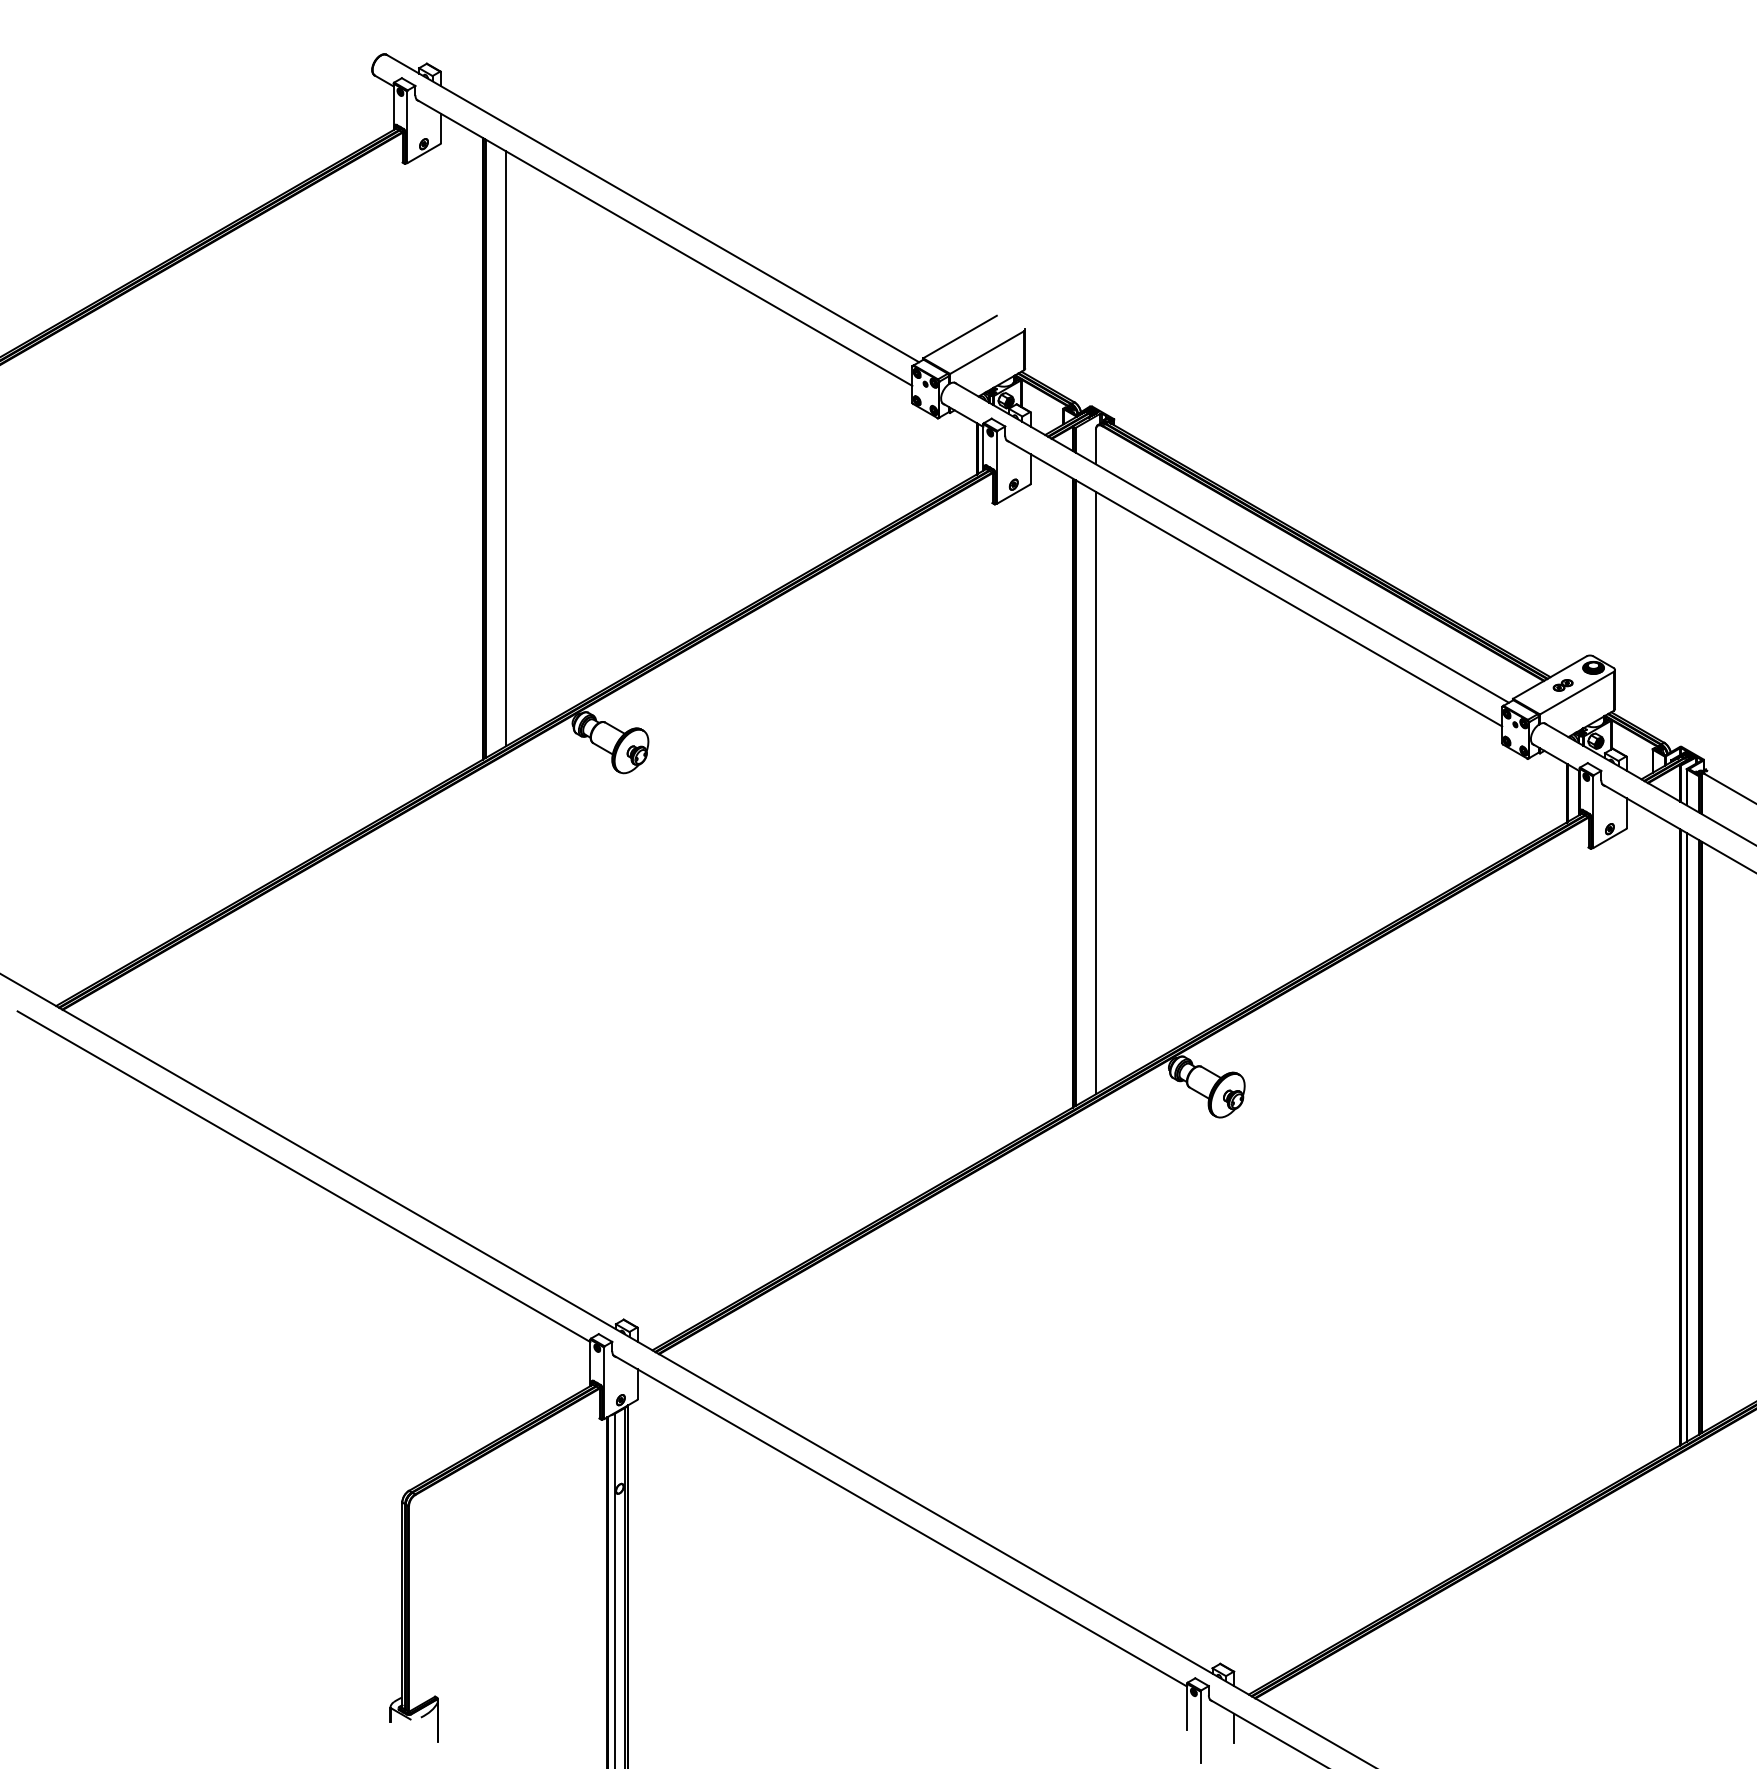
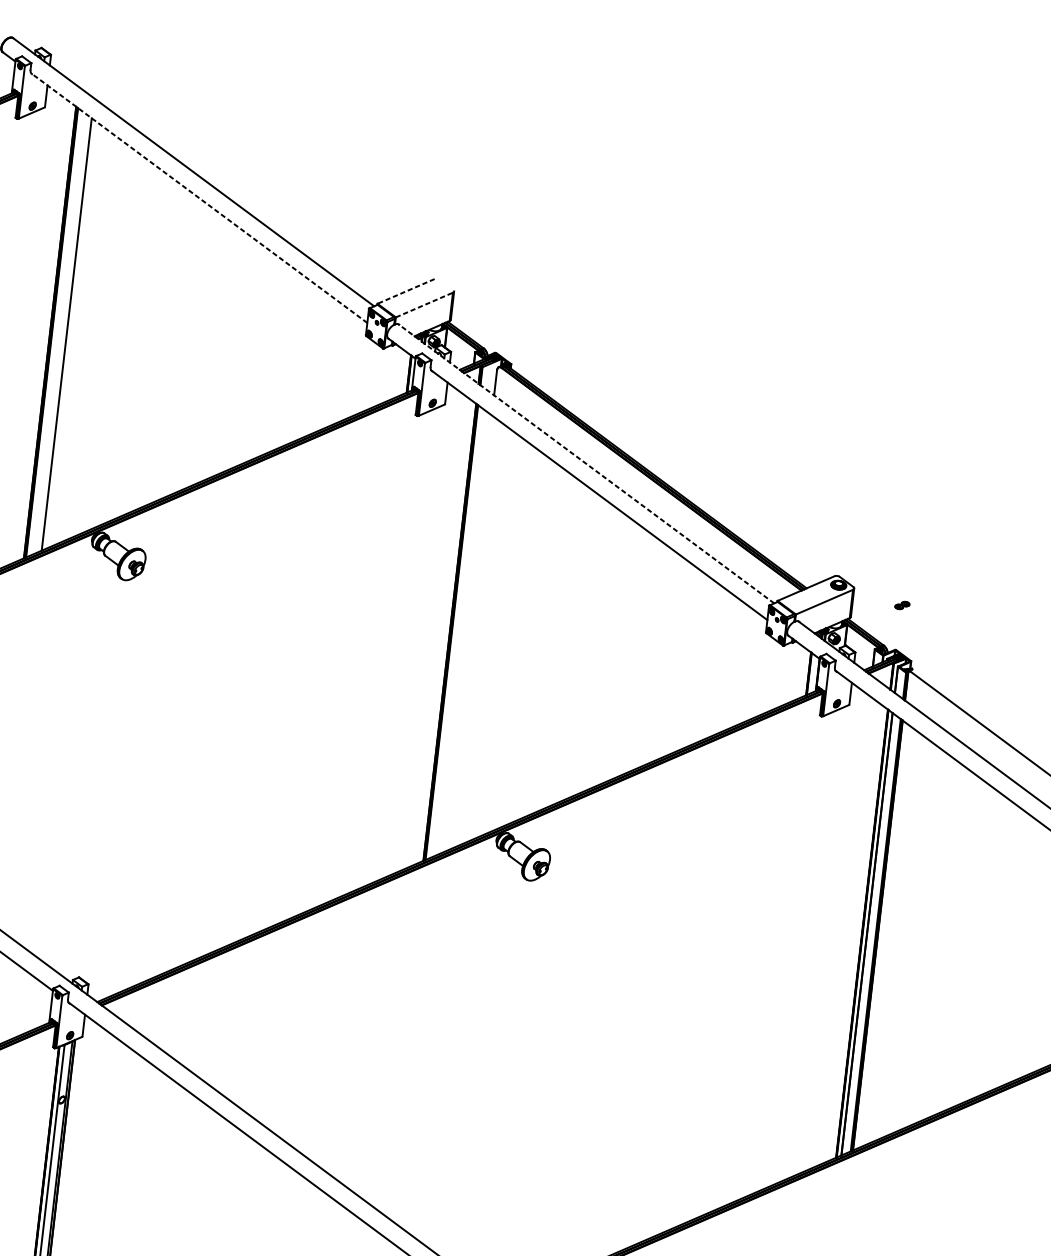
line: (664, 242) -> (199, 197), solid -> dashed
line: (960, 337) -> (406, 291), solid -> dashed
line: (987, 352) -> (424, 304), solid -> dashed
line: (1231, 542) -> (586, 463), solid -> dashed
part: (1562, 685) -> (901, 605), moved
line: (1095, 792) -> (466, 633), removed

